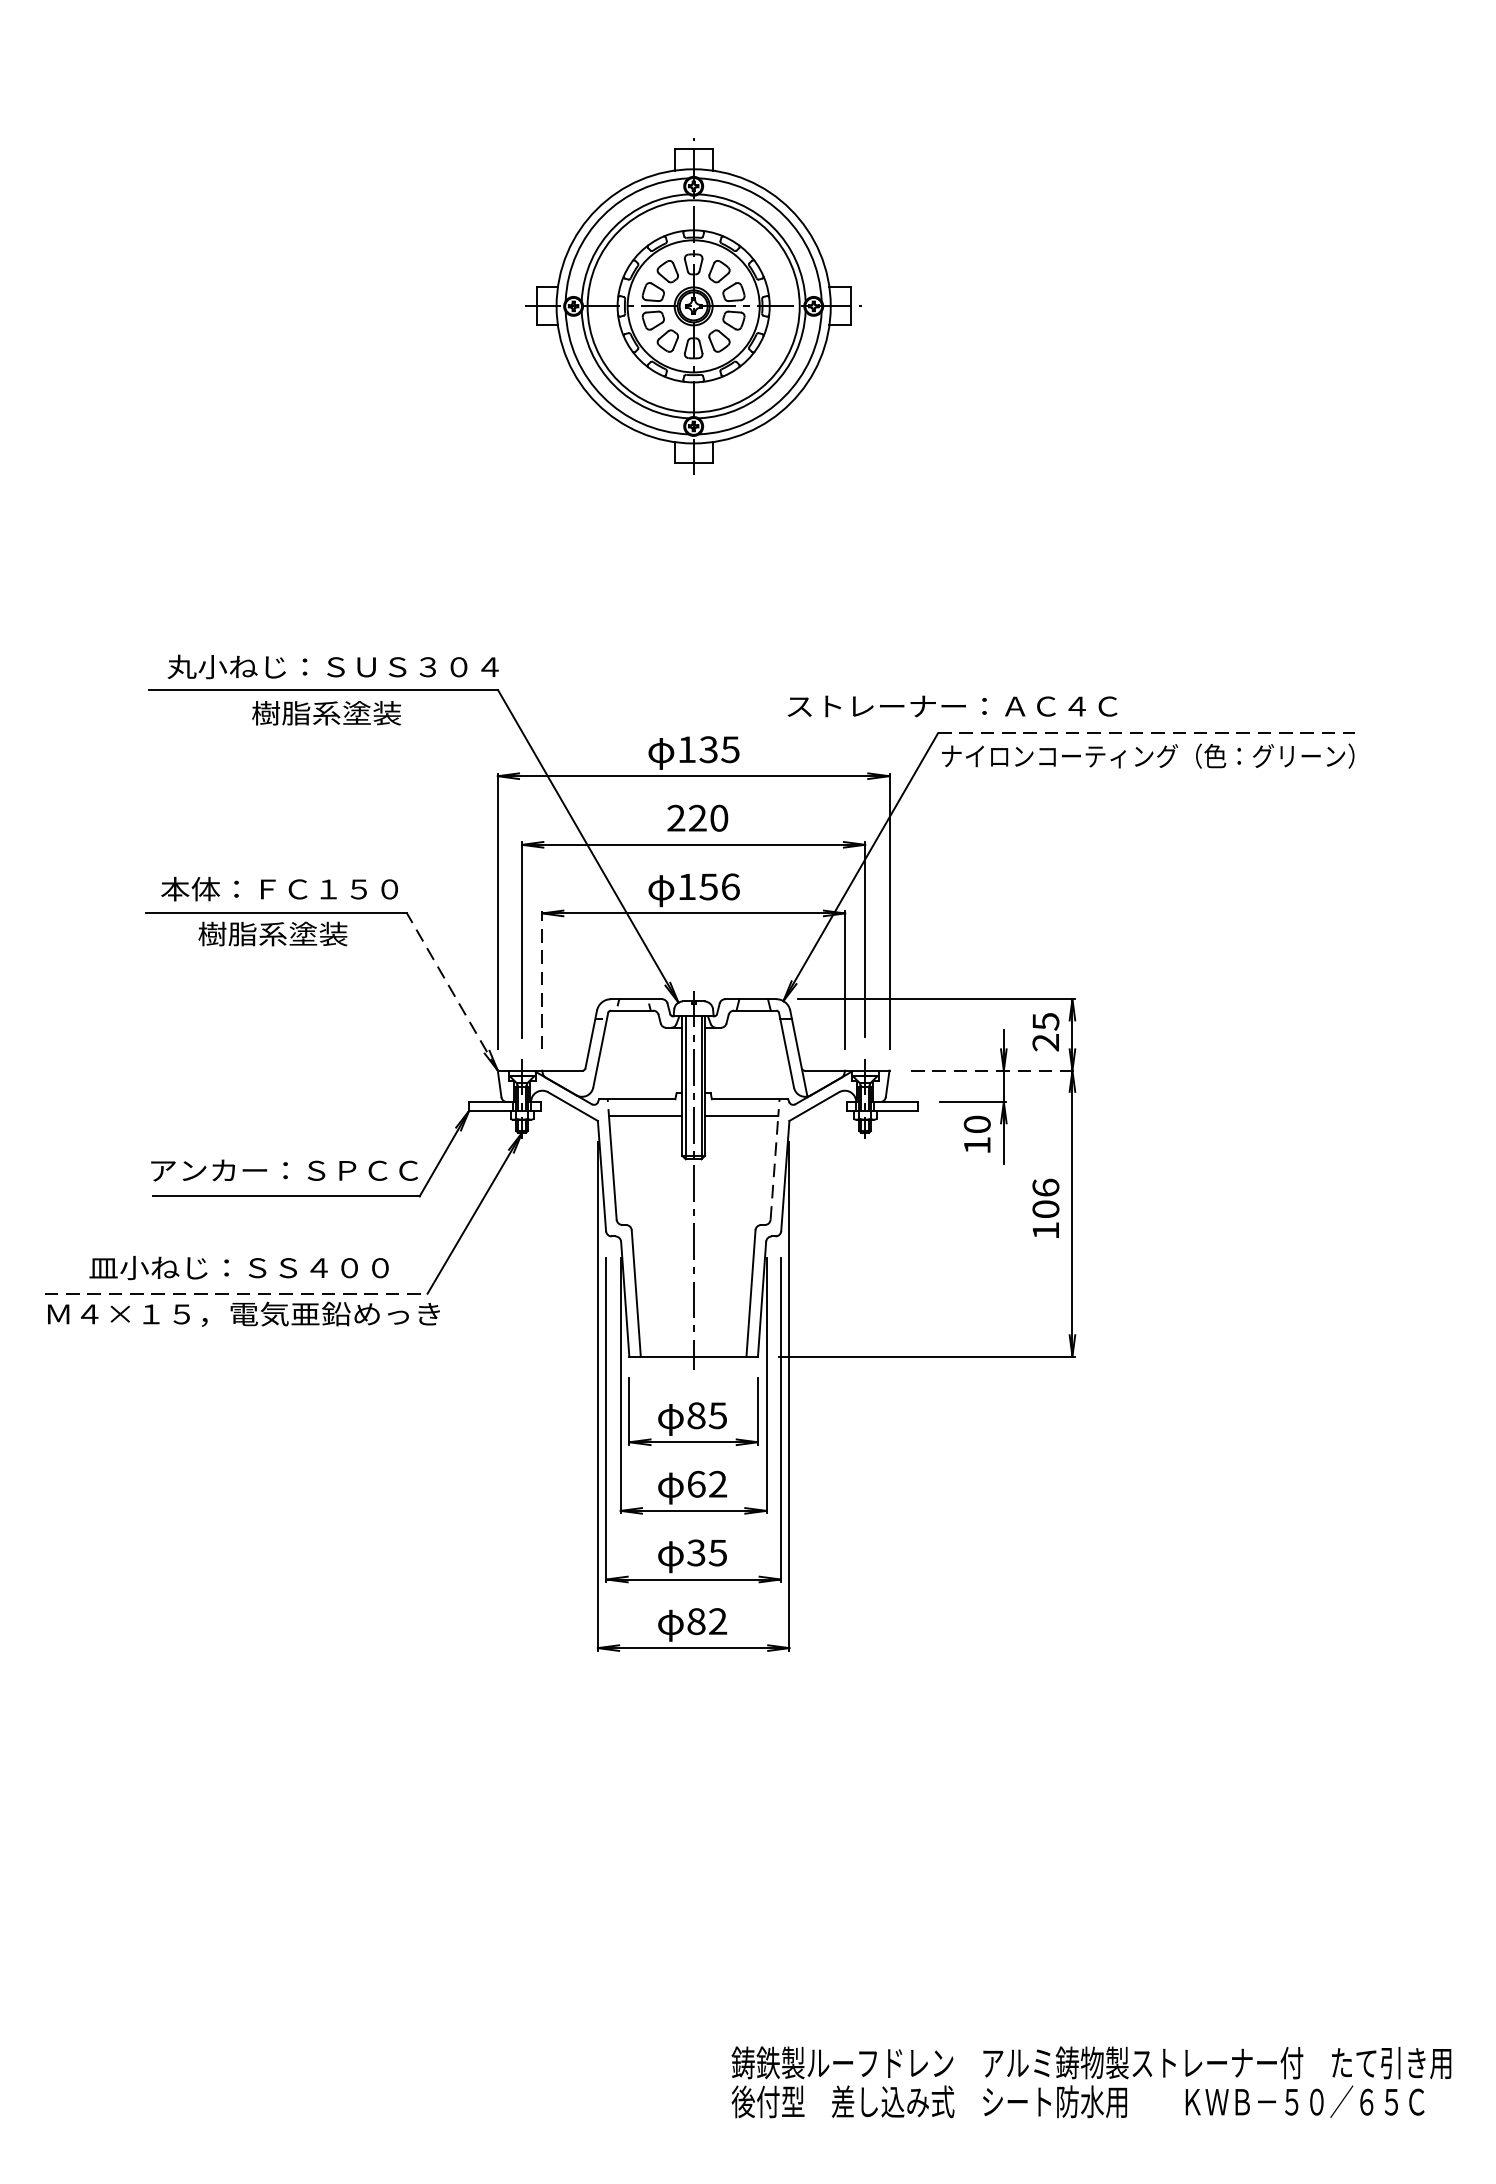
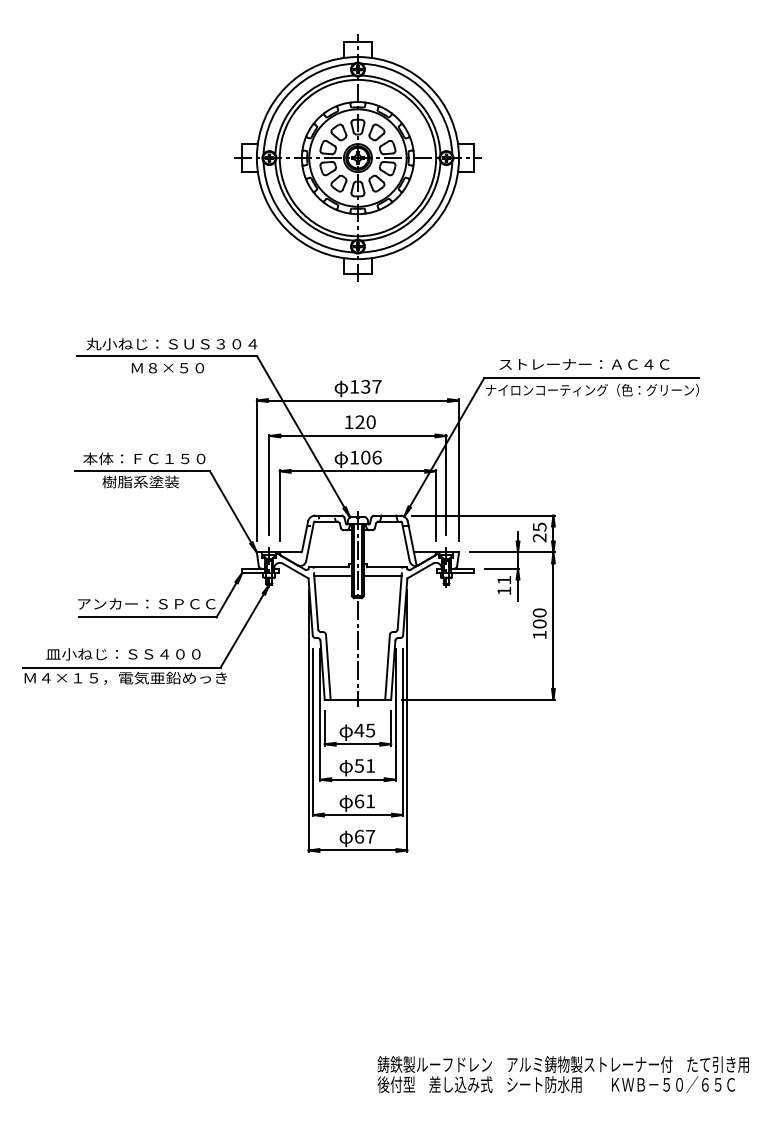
part: (692, 305) -> (357, 157), size x1.43
text: (952, 706) -> (584, 364), moved
text: (326, 712) -> (168, 367), 樹脂系塗装 -> Ｍ８×５０
line: (1146, 733) -> (591, 378), dashed -> solid
text: (729, 749) -> (376, 386), 135 -> 137
text: (675, 816) -> (348, 421), 220 -> 120
text: (708, 886) -> (365, 457), 156 -> 106
line: (541, 979) -> (279, 505), dashed -> solid
line: (452, 991) -> (233, 511), dashed -> solid
line: (993, 1070) -> (512, 552), dashed -> solid
text: (977, 1123) -> (504, 579), 10 -> 11
line: (774, 1167) -> (399, 602), dashed -> solid
text: (1045, 1186) -> (539, 612), 106 -> 100
line: (235, 1293) -> (121, 667), dashed -> solid
text: (696, 1415) -> (359, 730), 85 -> 45
text: (706, 1483) -> (364, 765), 62 -> 51
text: (706, 1553) -> (364, 801), 35 -> 61
text: (706, 1620) -> (364, 836), 82 -> 67

